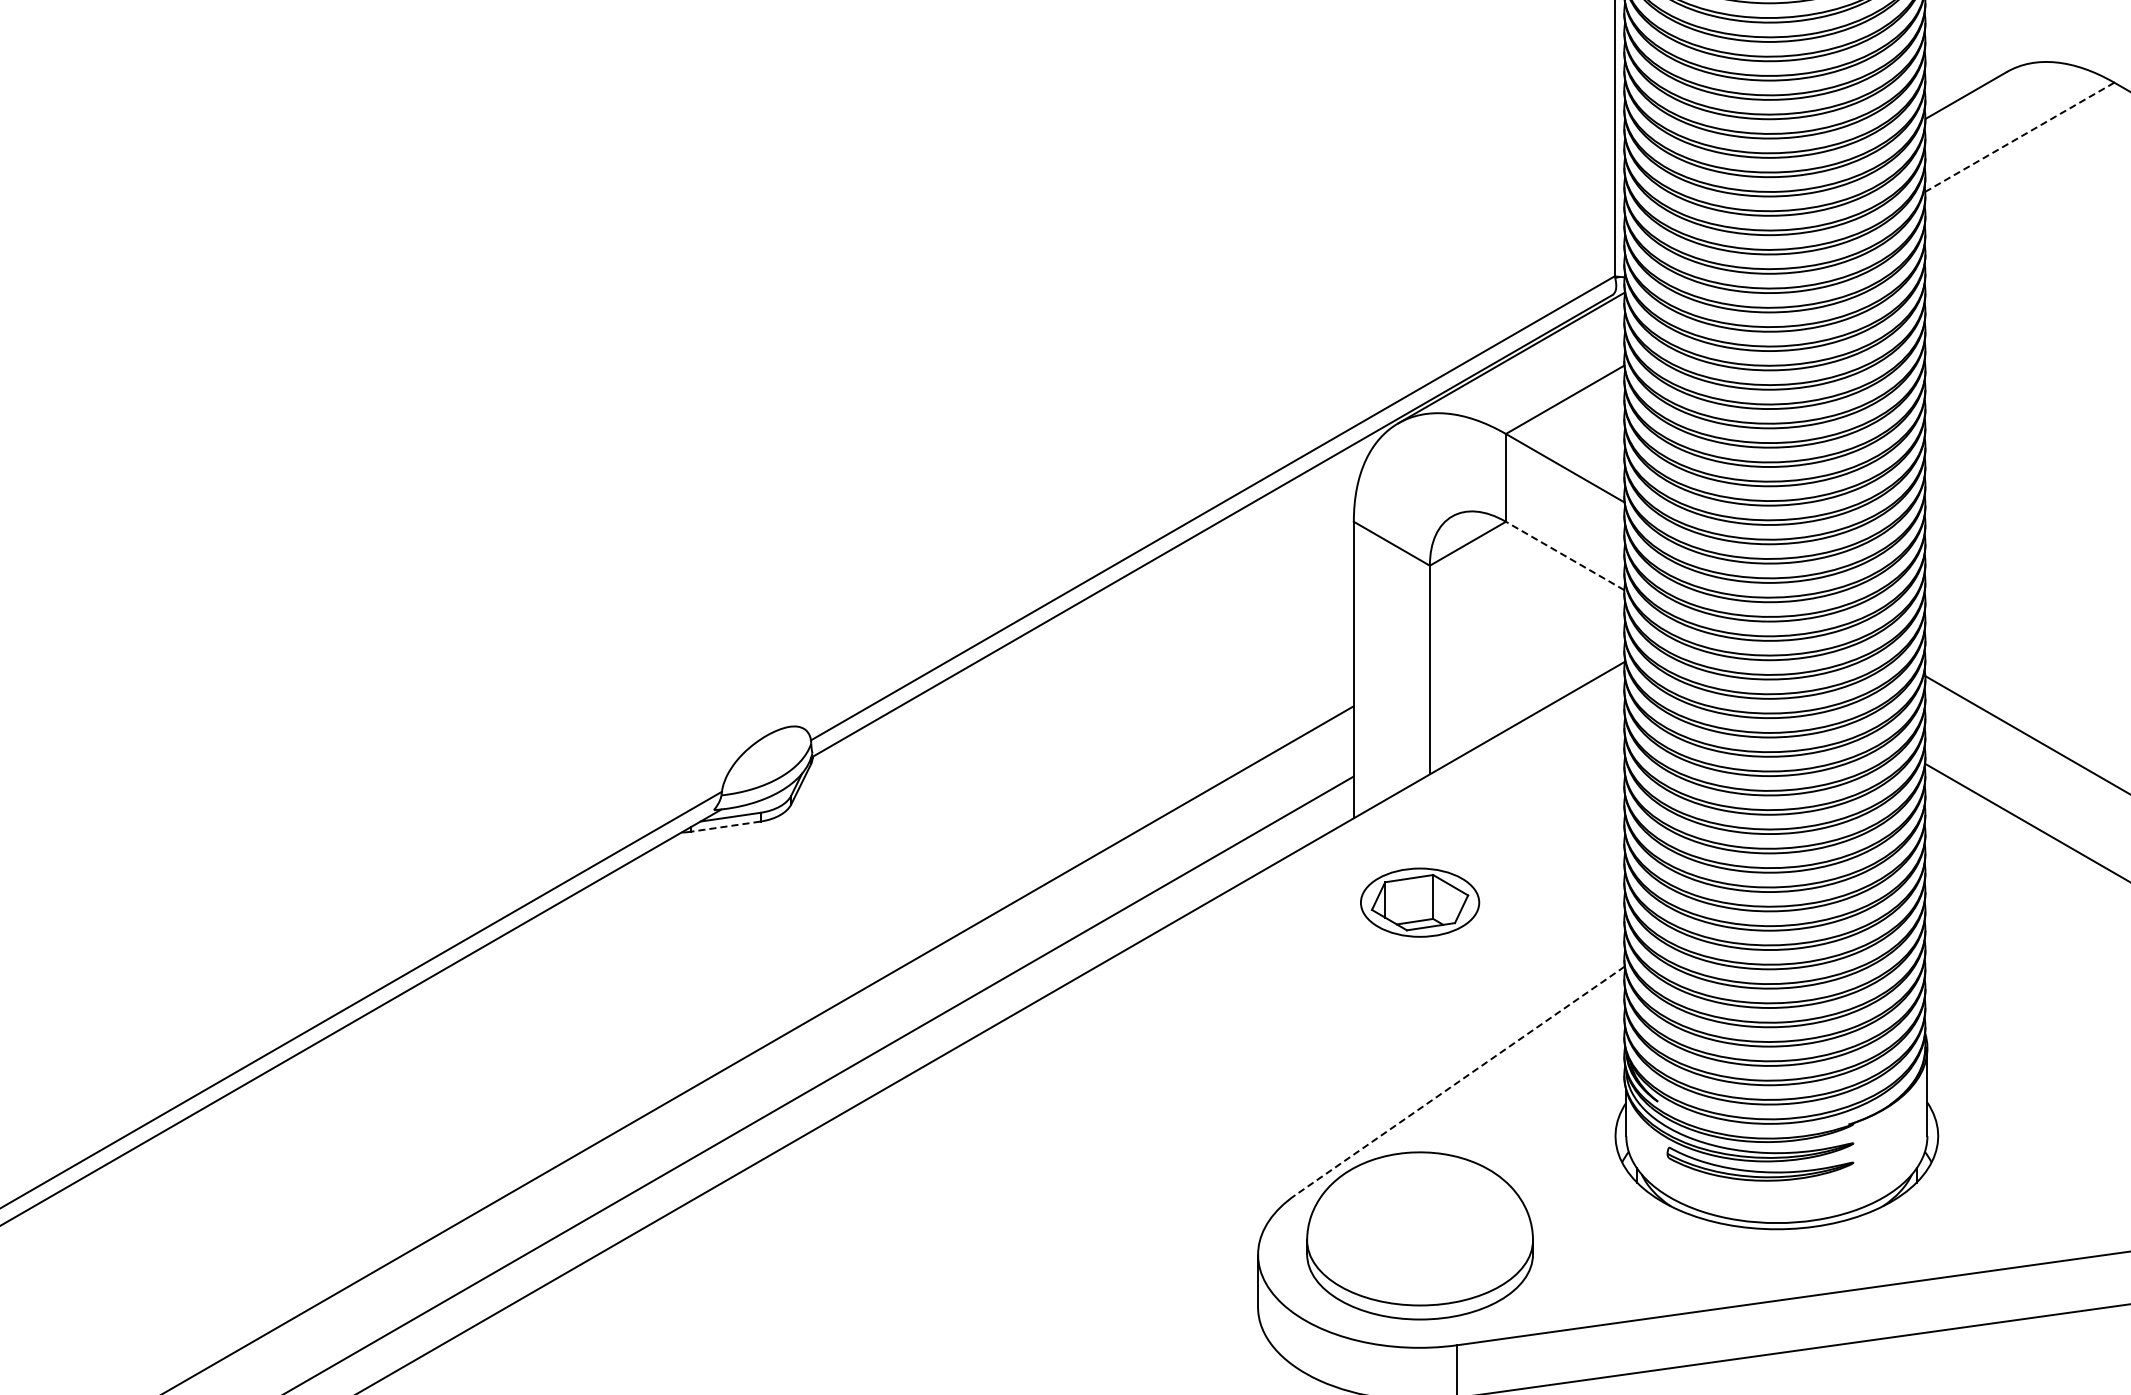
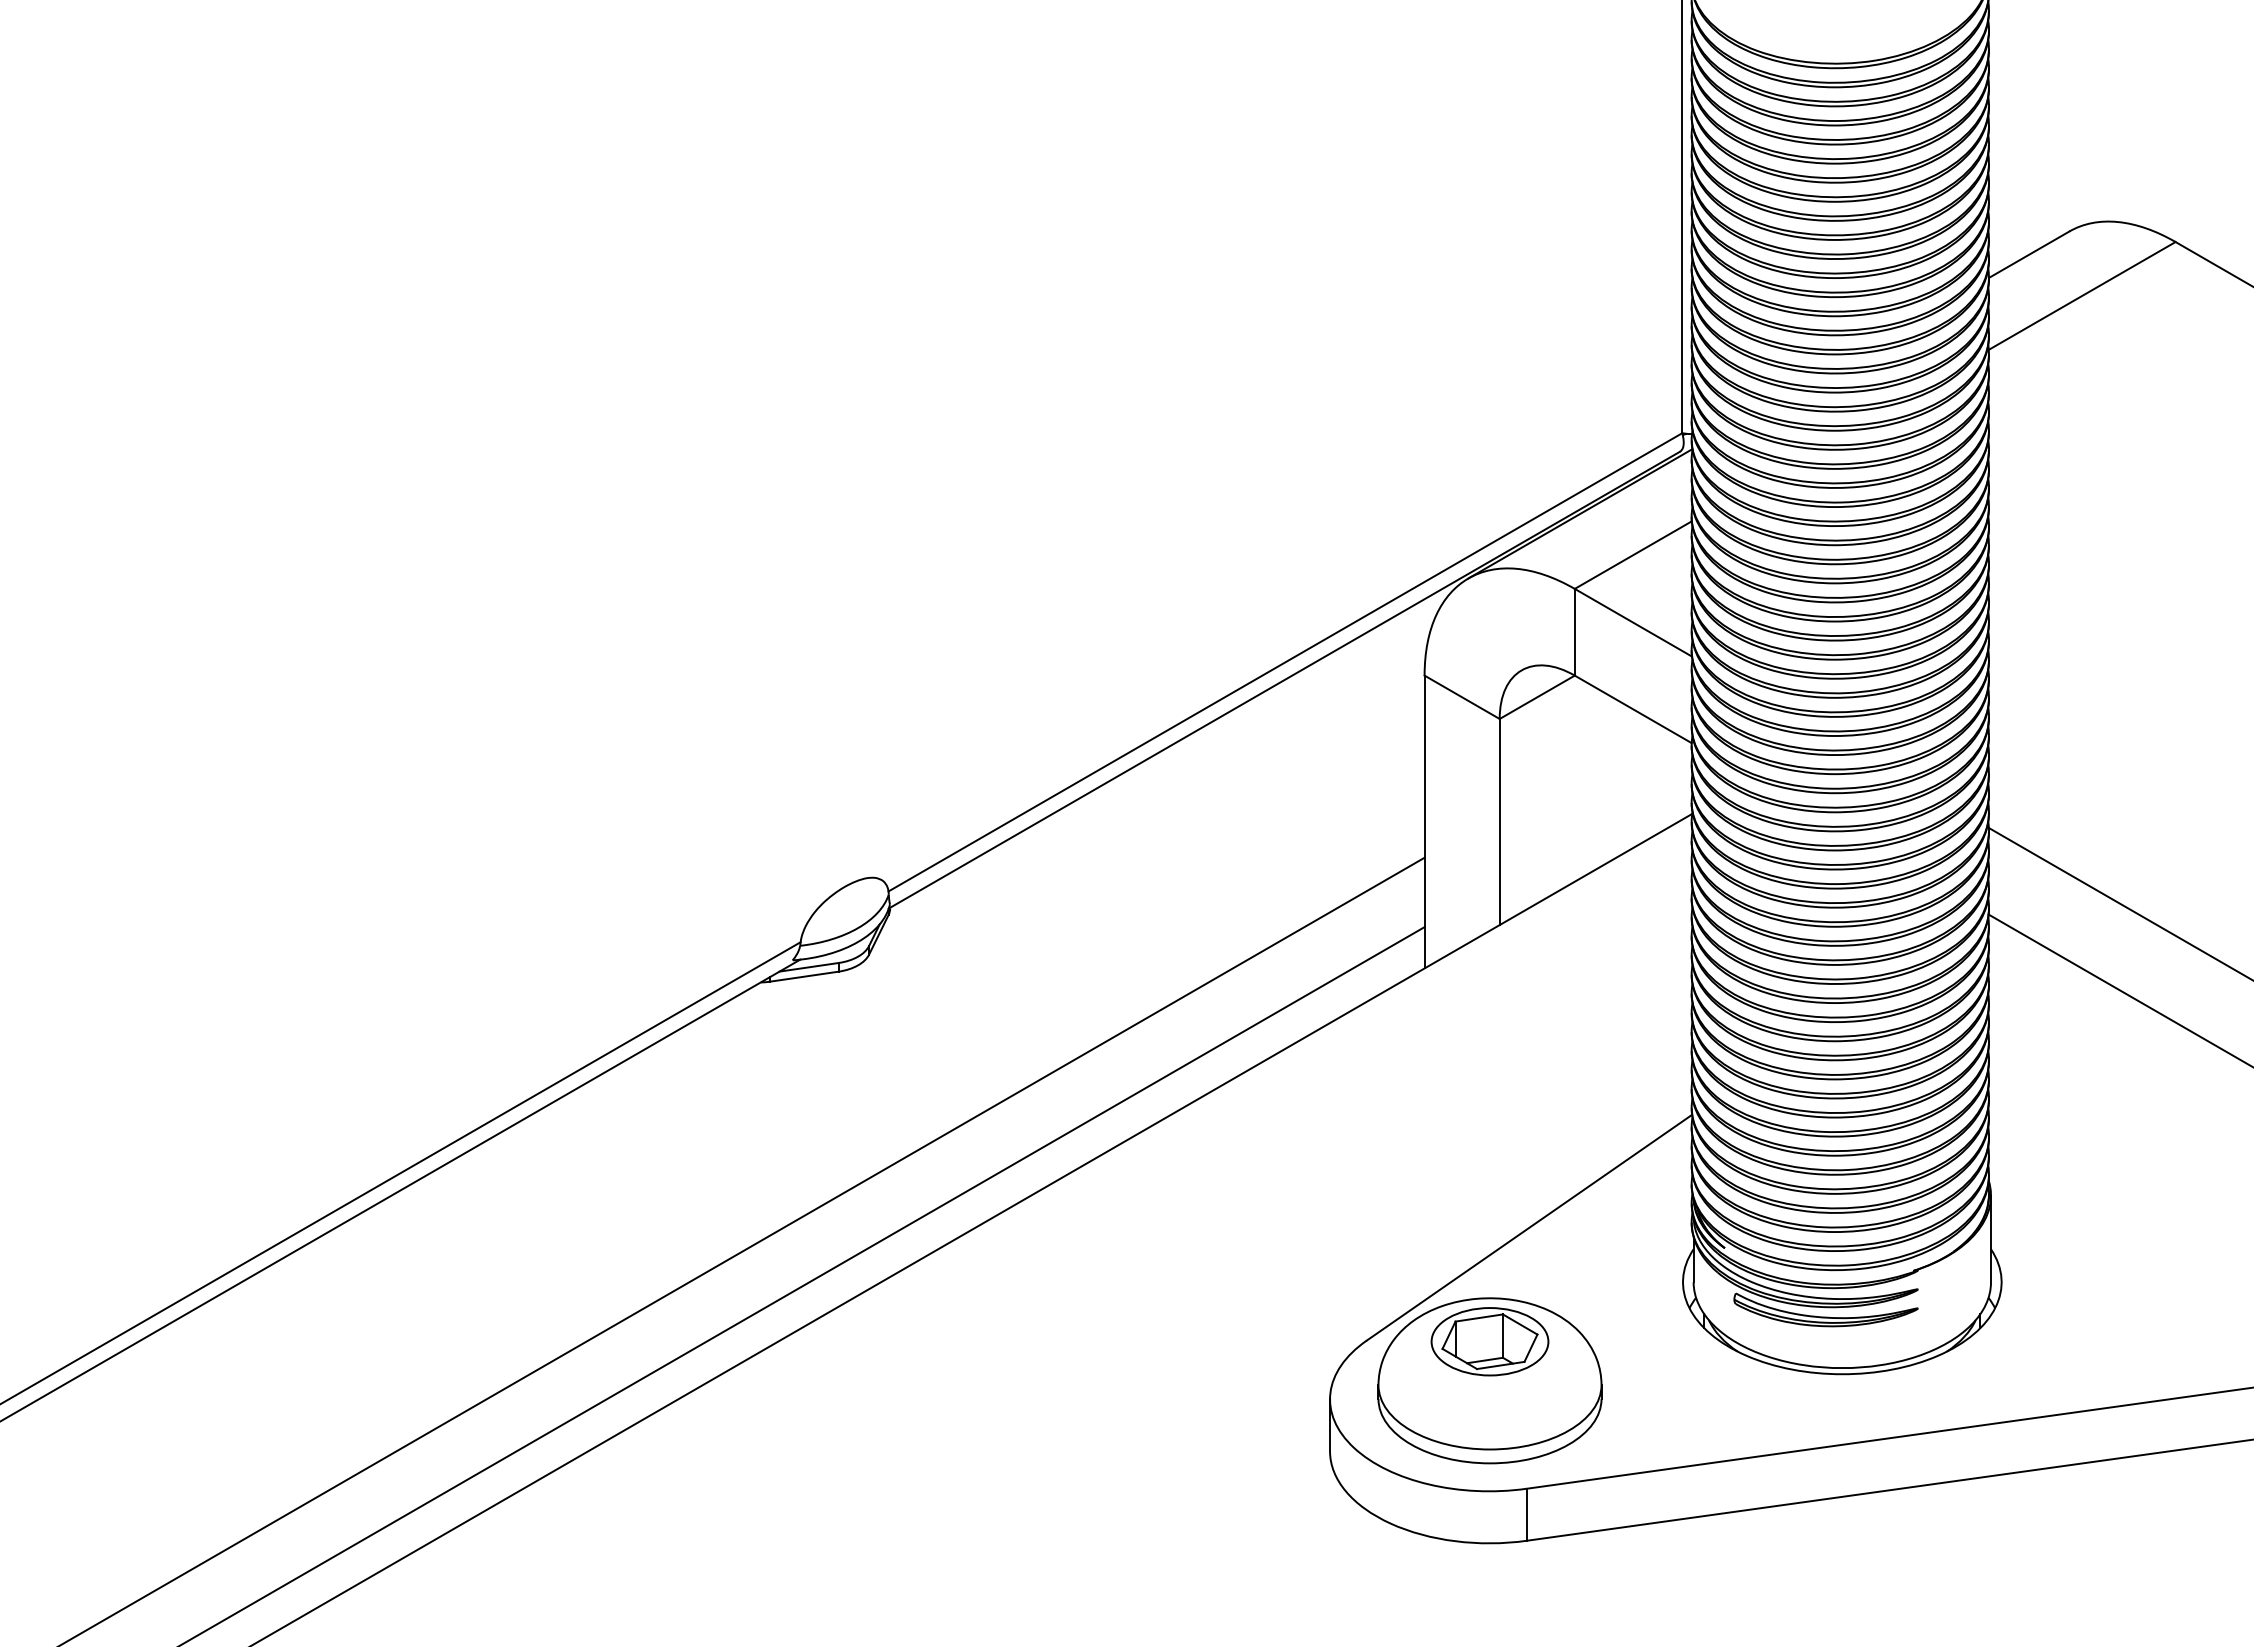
line: (2020, 136) -> (2082, 295), dashed -> solid
line: (1565, 556) -> (1633, 709), dashed -> solid
line: (725, 826) -> (804, 976), dashed -> solid
part: (1419, 902) -> (1489, 1341), moved
line: (1460, 1080) -> (1529, 1227), dashed -> solid

